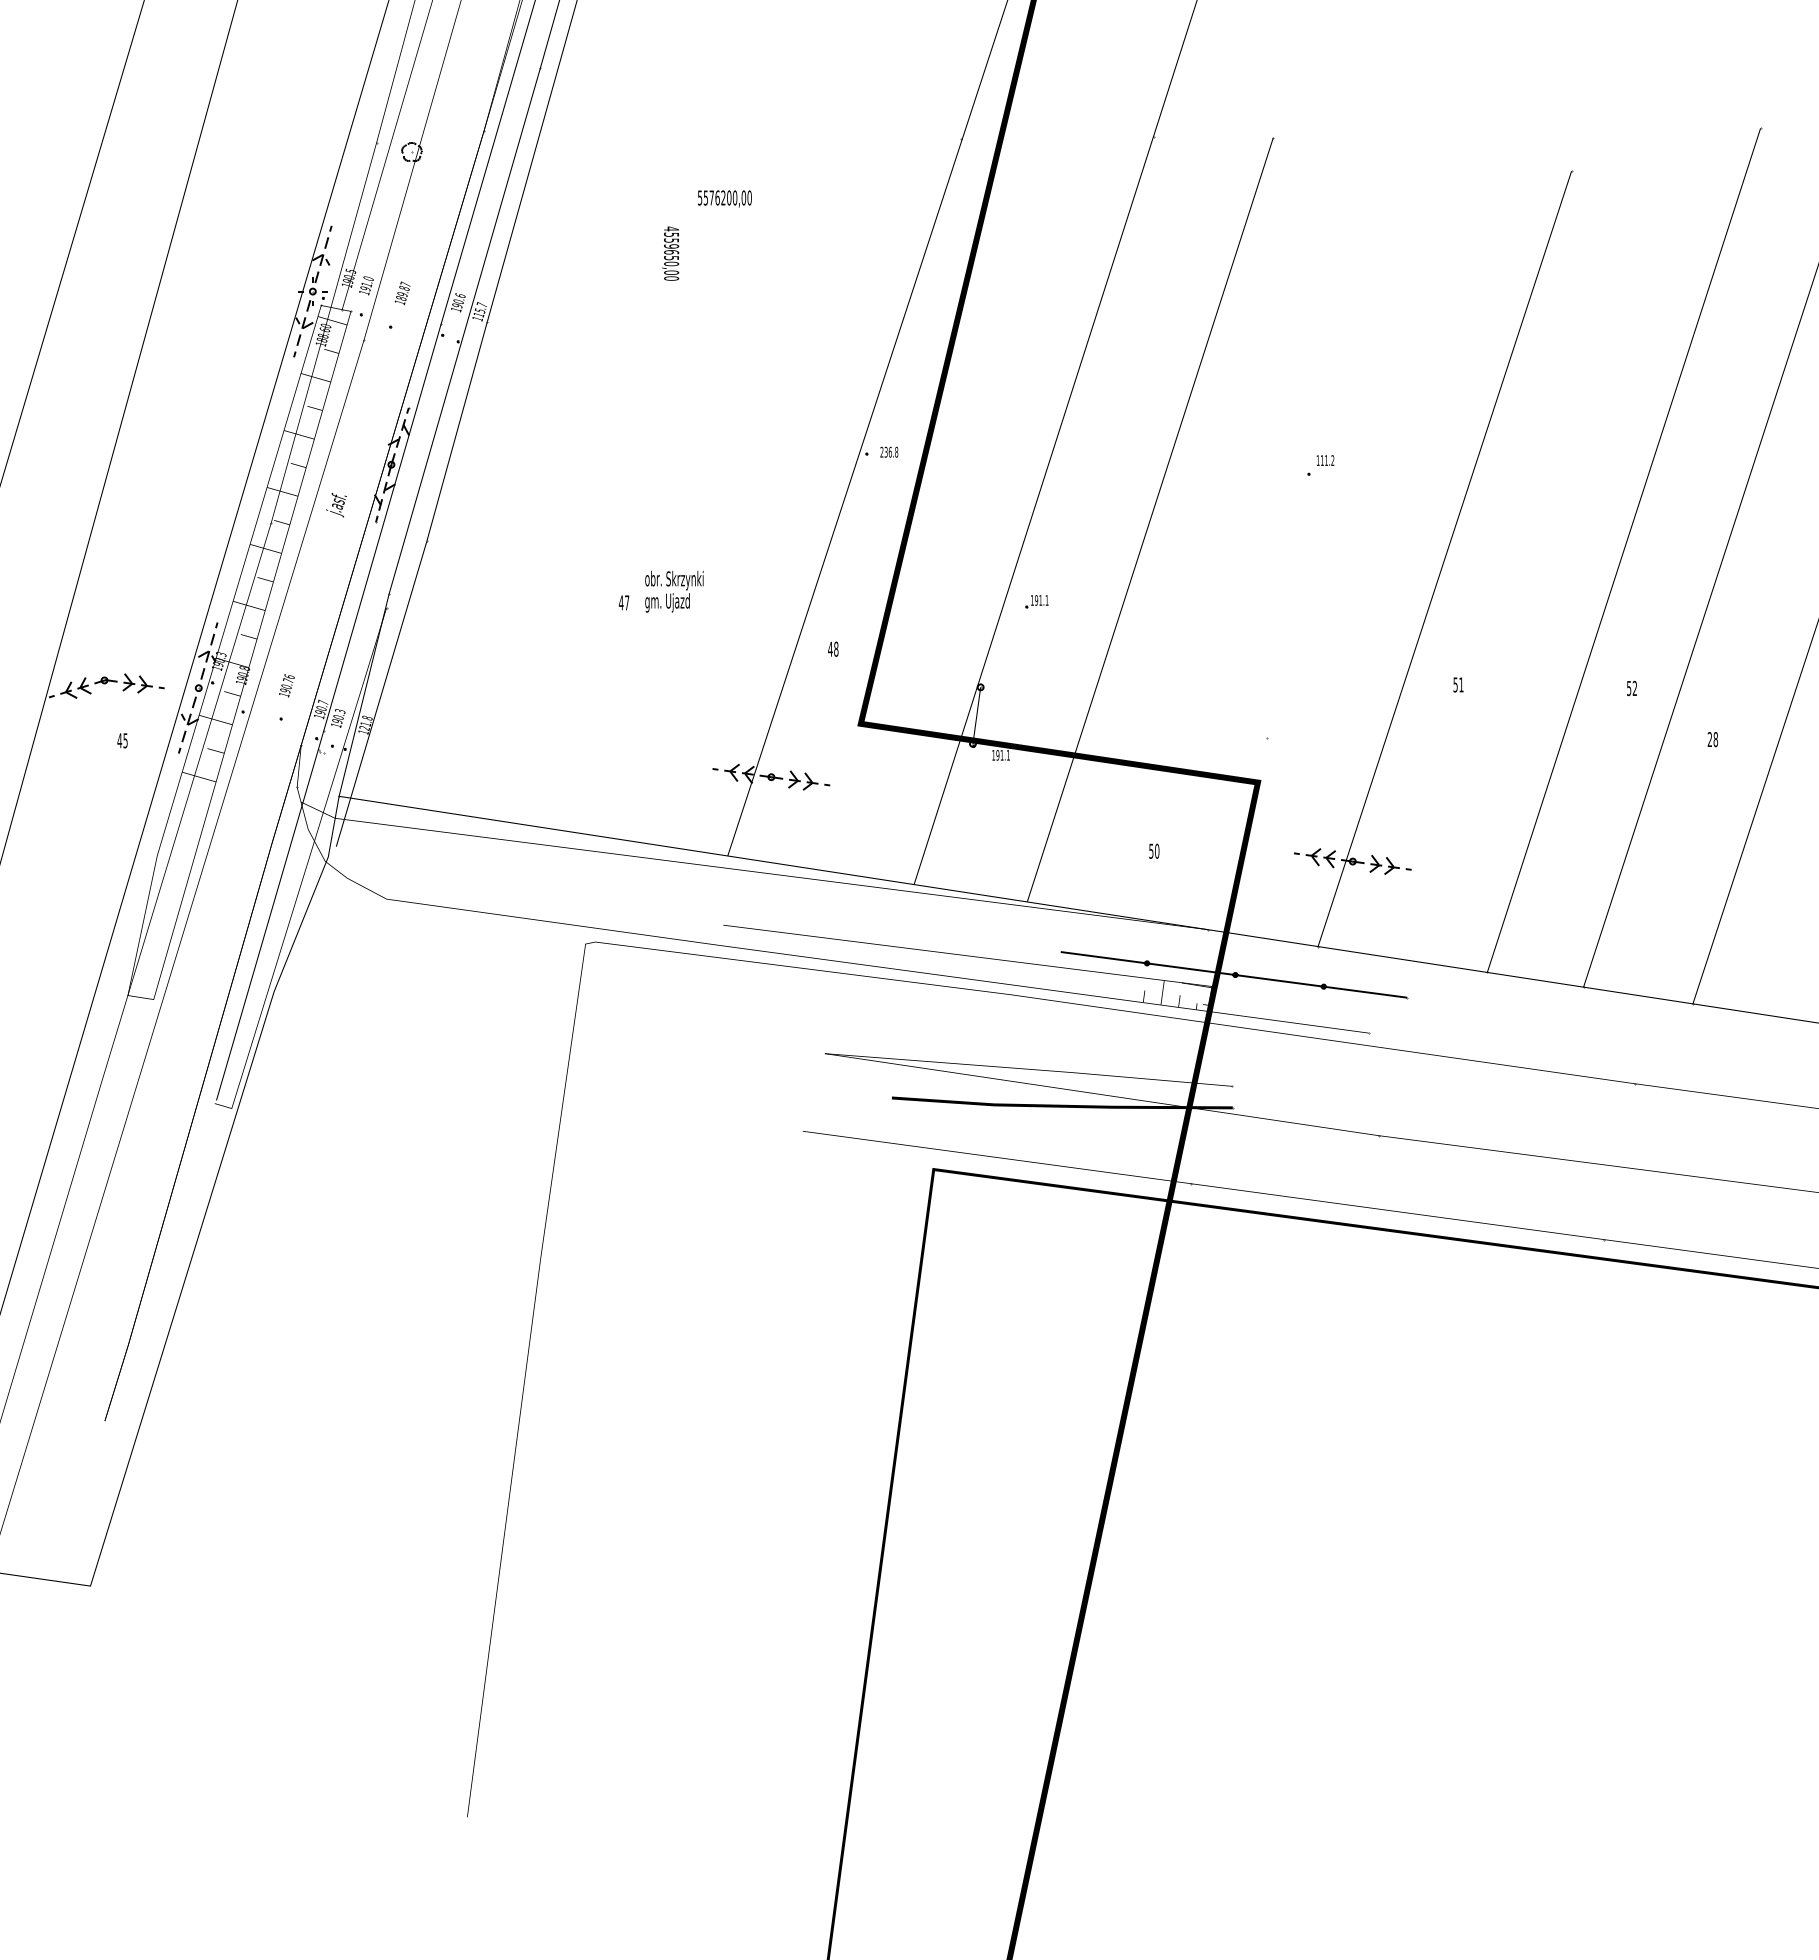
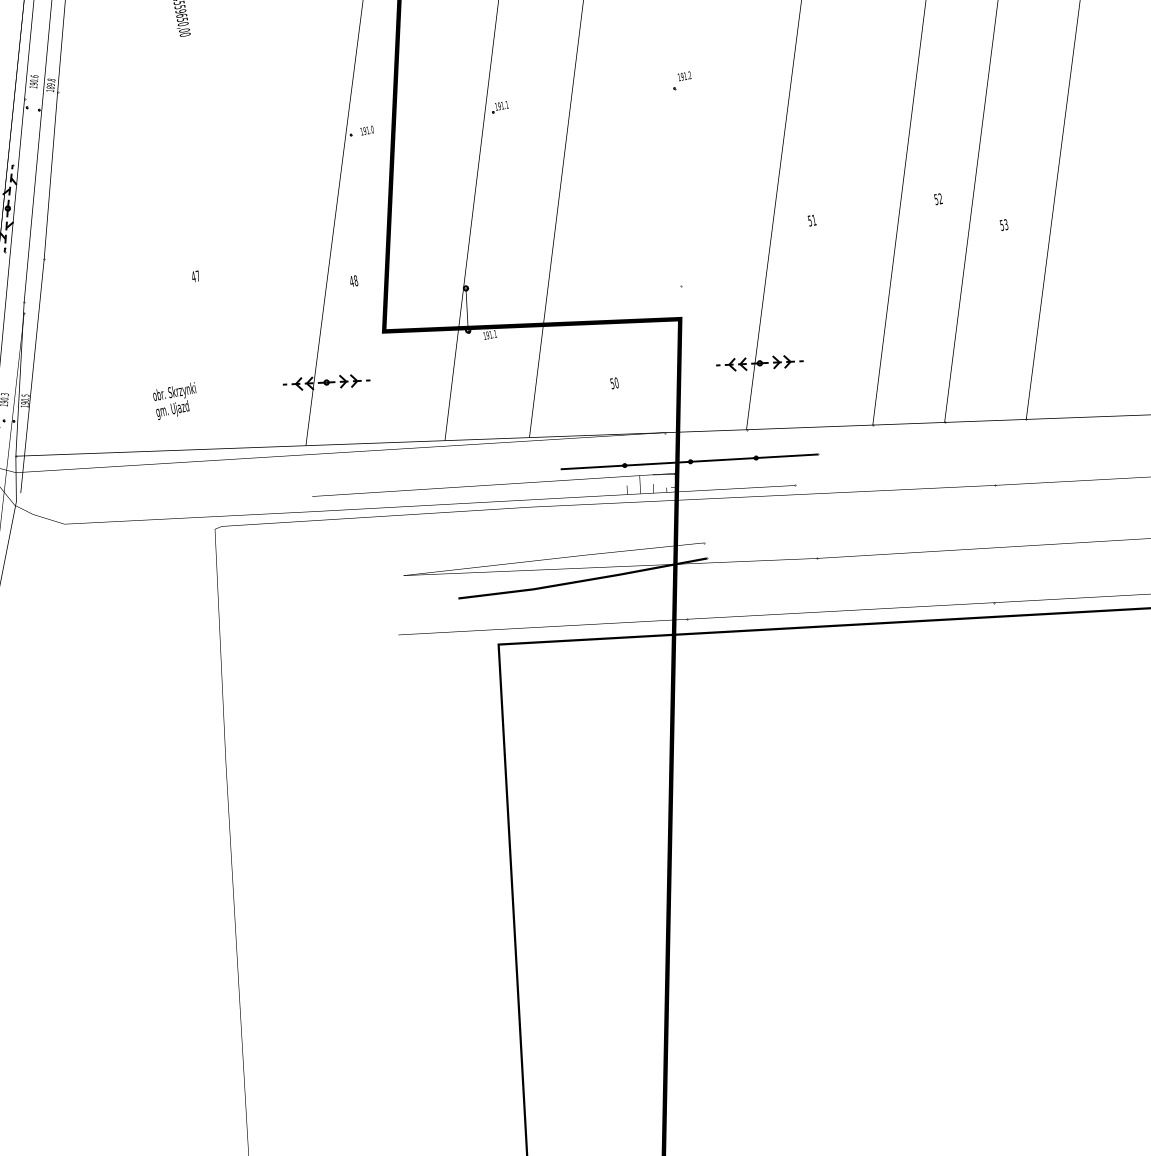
text: (480, 309) -> (51, 83), 115.7 -> 189.8
text: (889, 451) -> (367, 130), 236.8 -> 191.0
text: (1321, 460) -> (681, 76), 111.2 -> 191.2
text: (674, 591) -> (176, 400), moved
part: (1036, 601) -> (499, 107), moved
text: (365, 722) -> (24, 399), 121.8 -> 190.5
text: (1712, 739) -> (1003, 225), 28 -> 53

